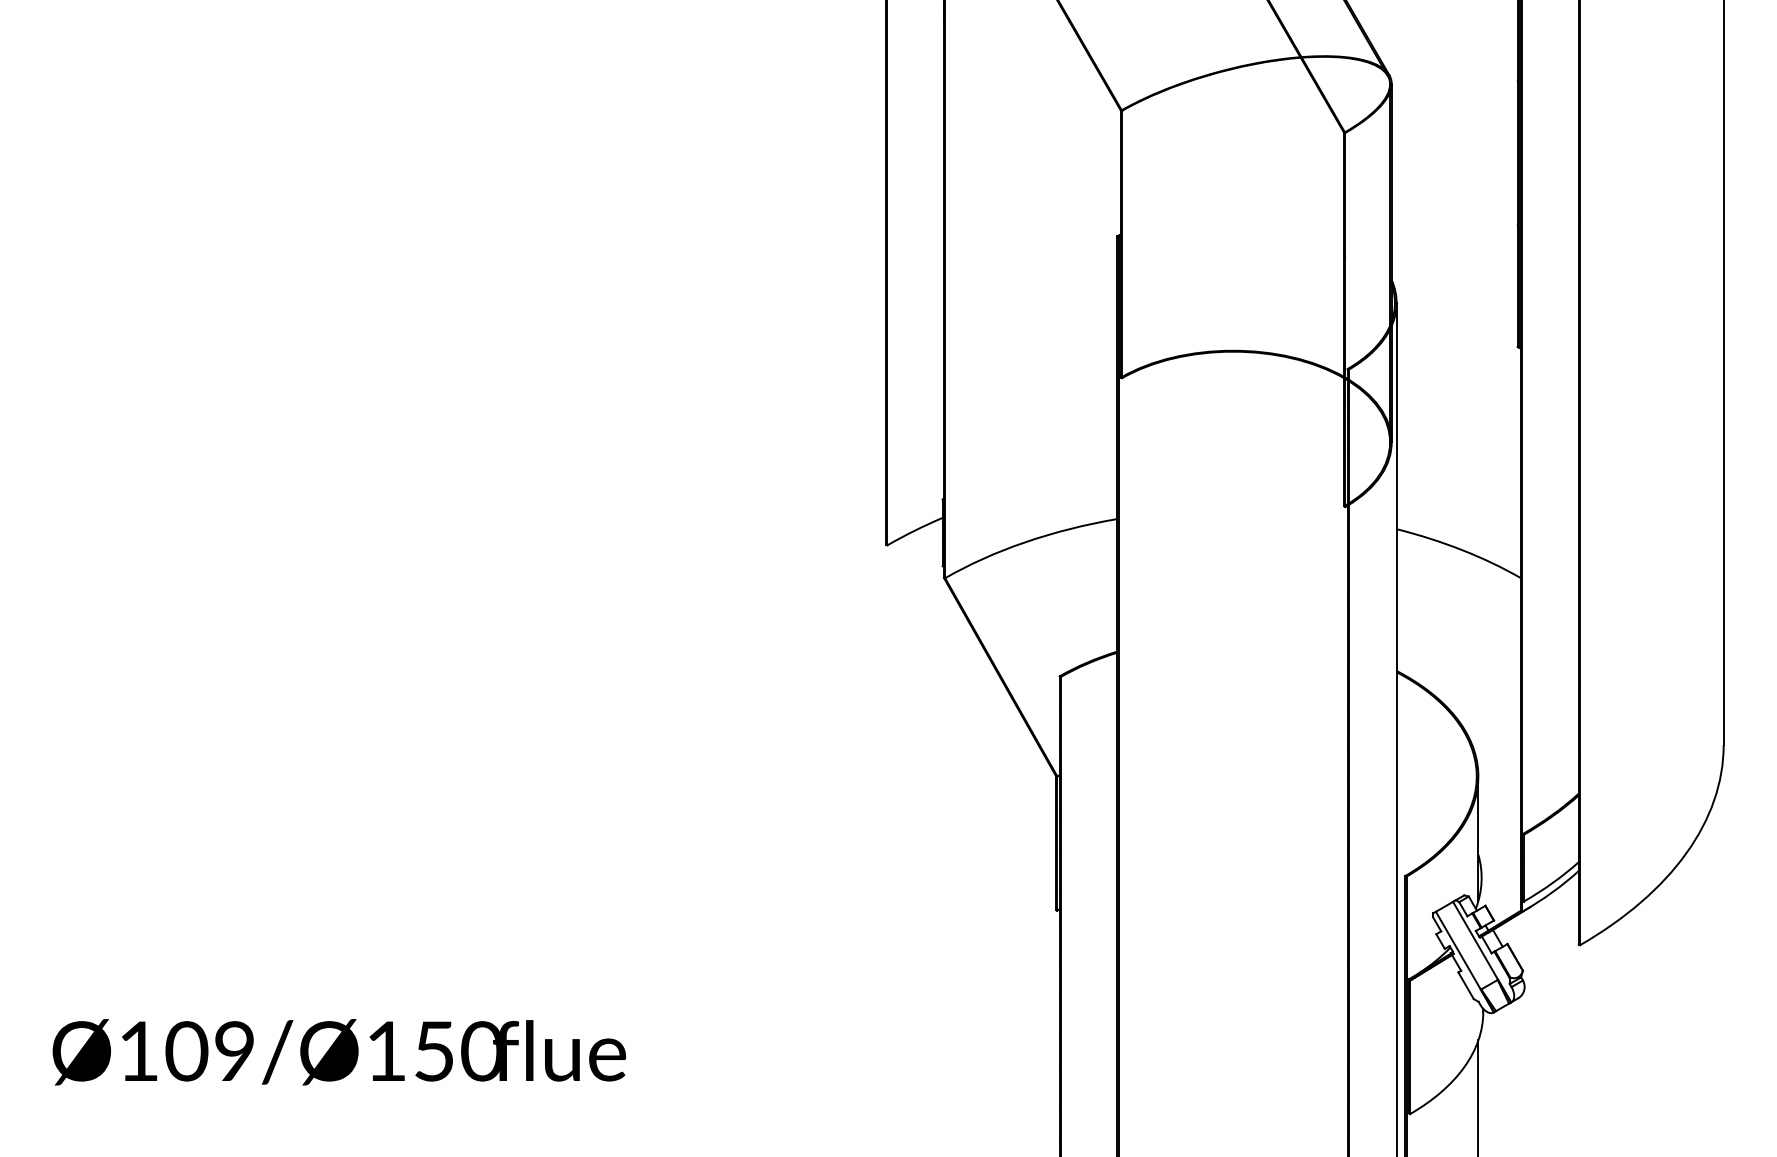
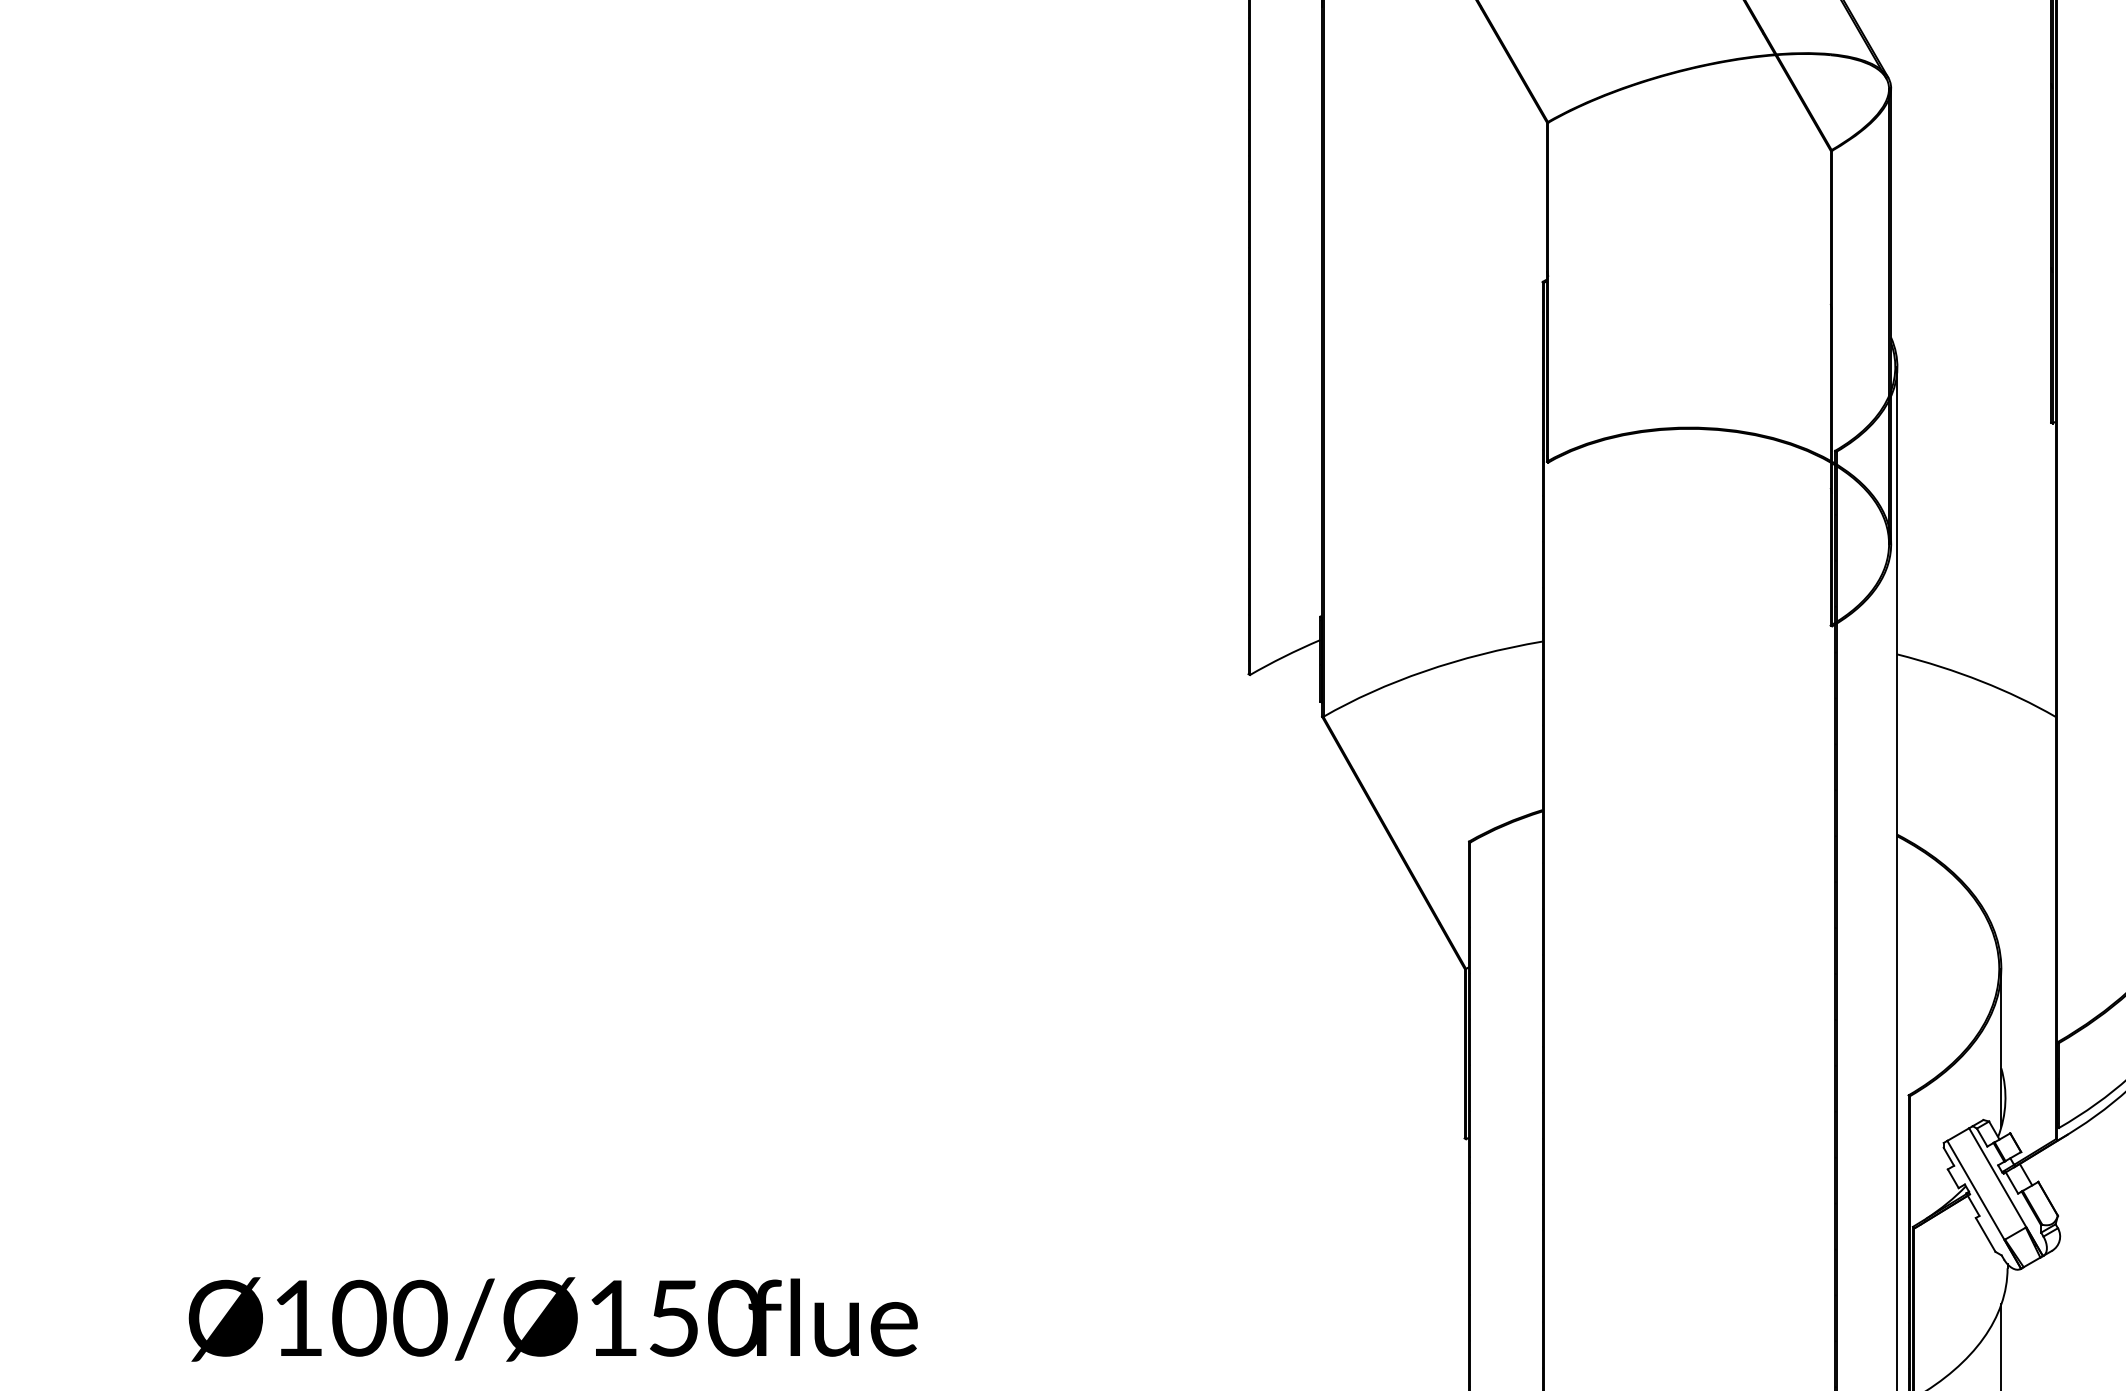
text: (234, 1051) -> (419, 1318), Ø109/Ø150 -> Ø100/Ø150

